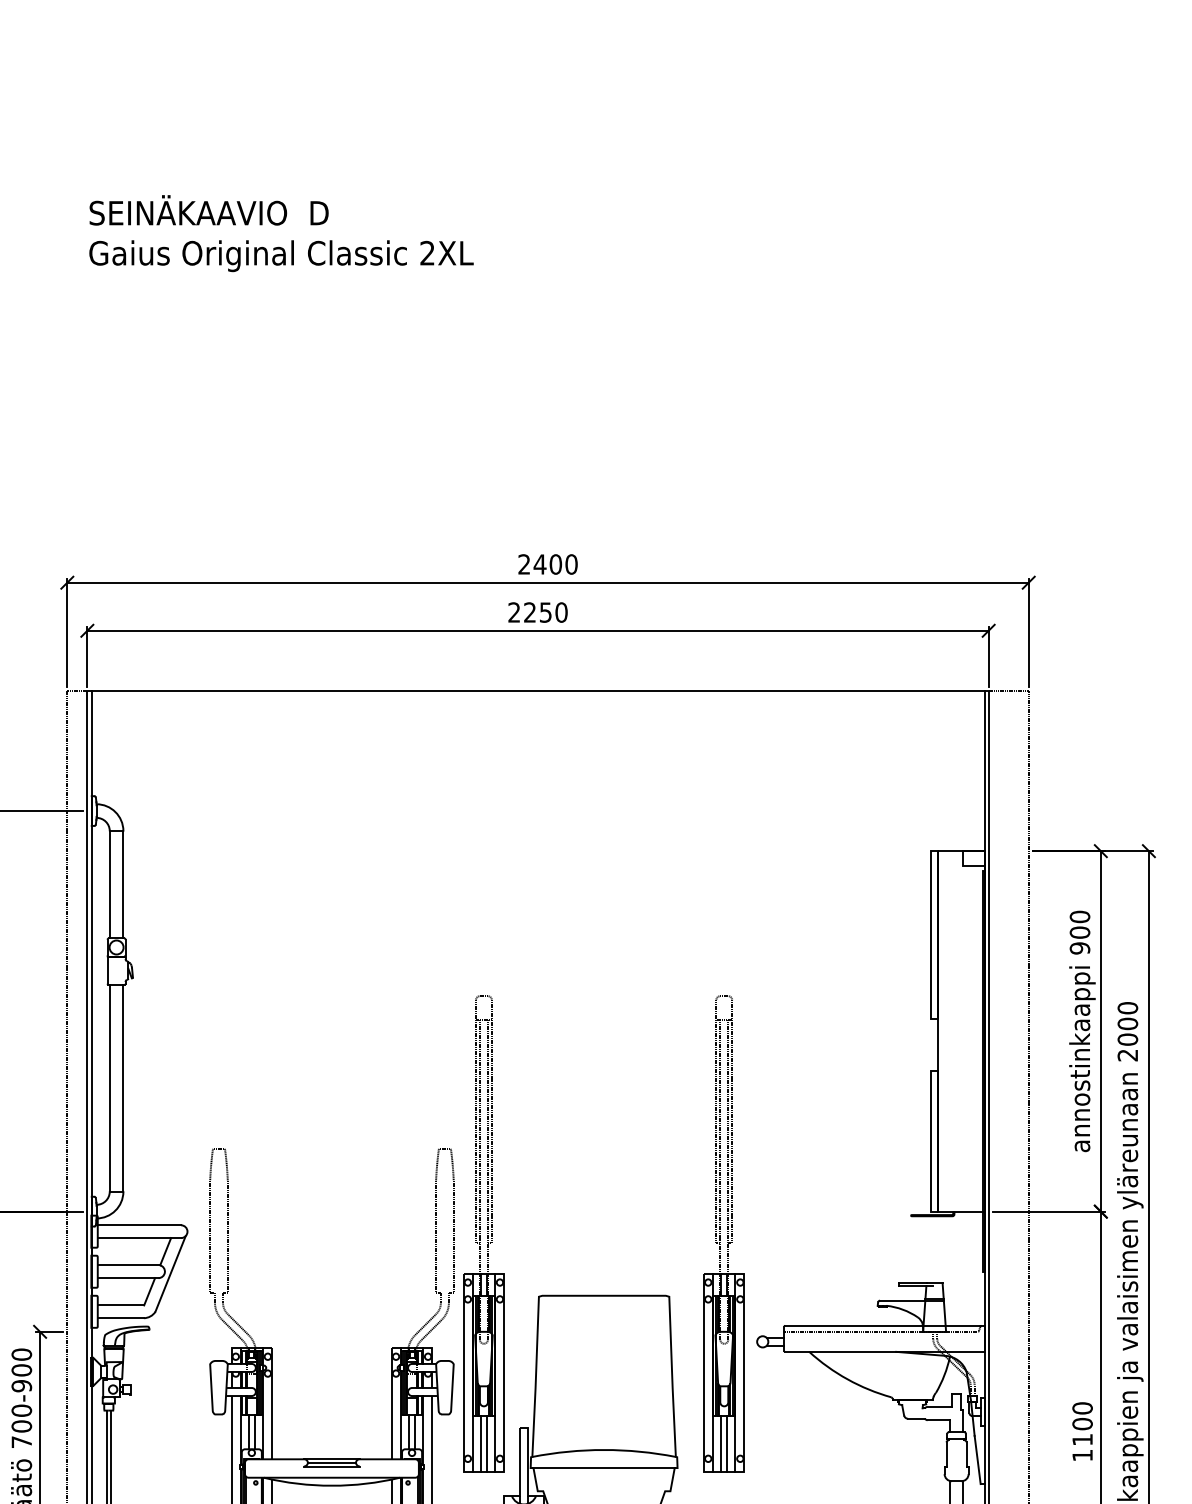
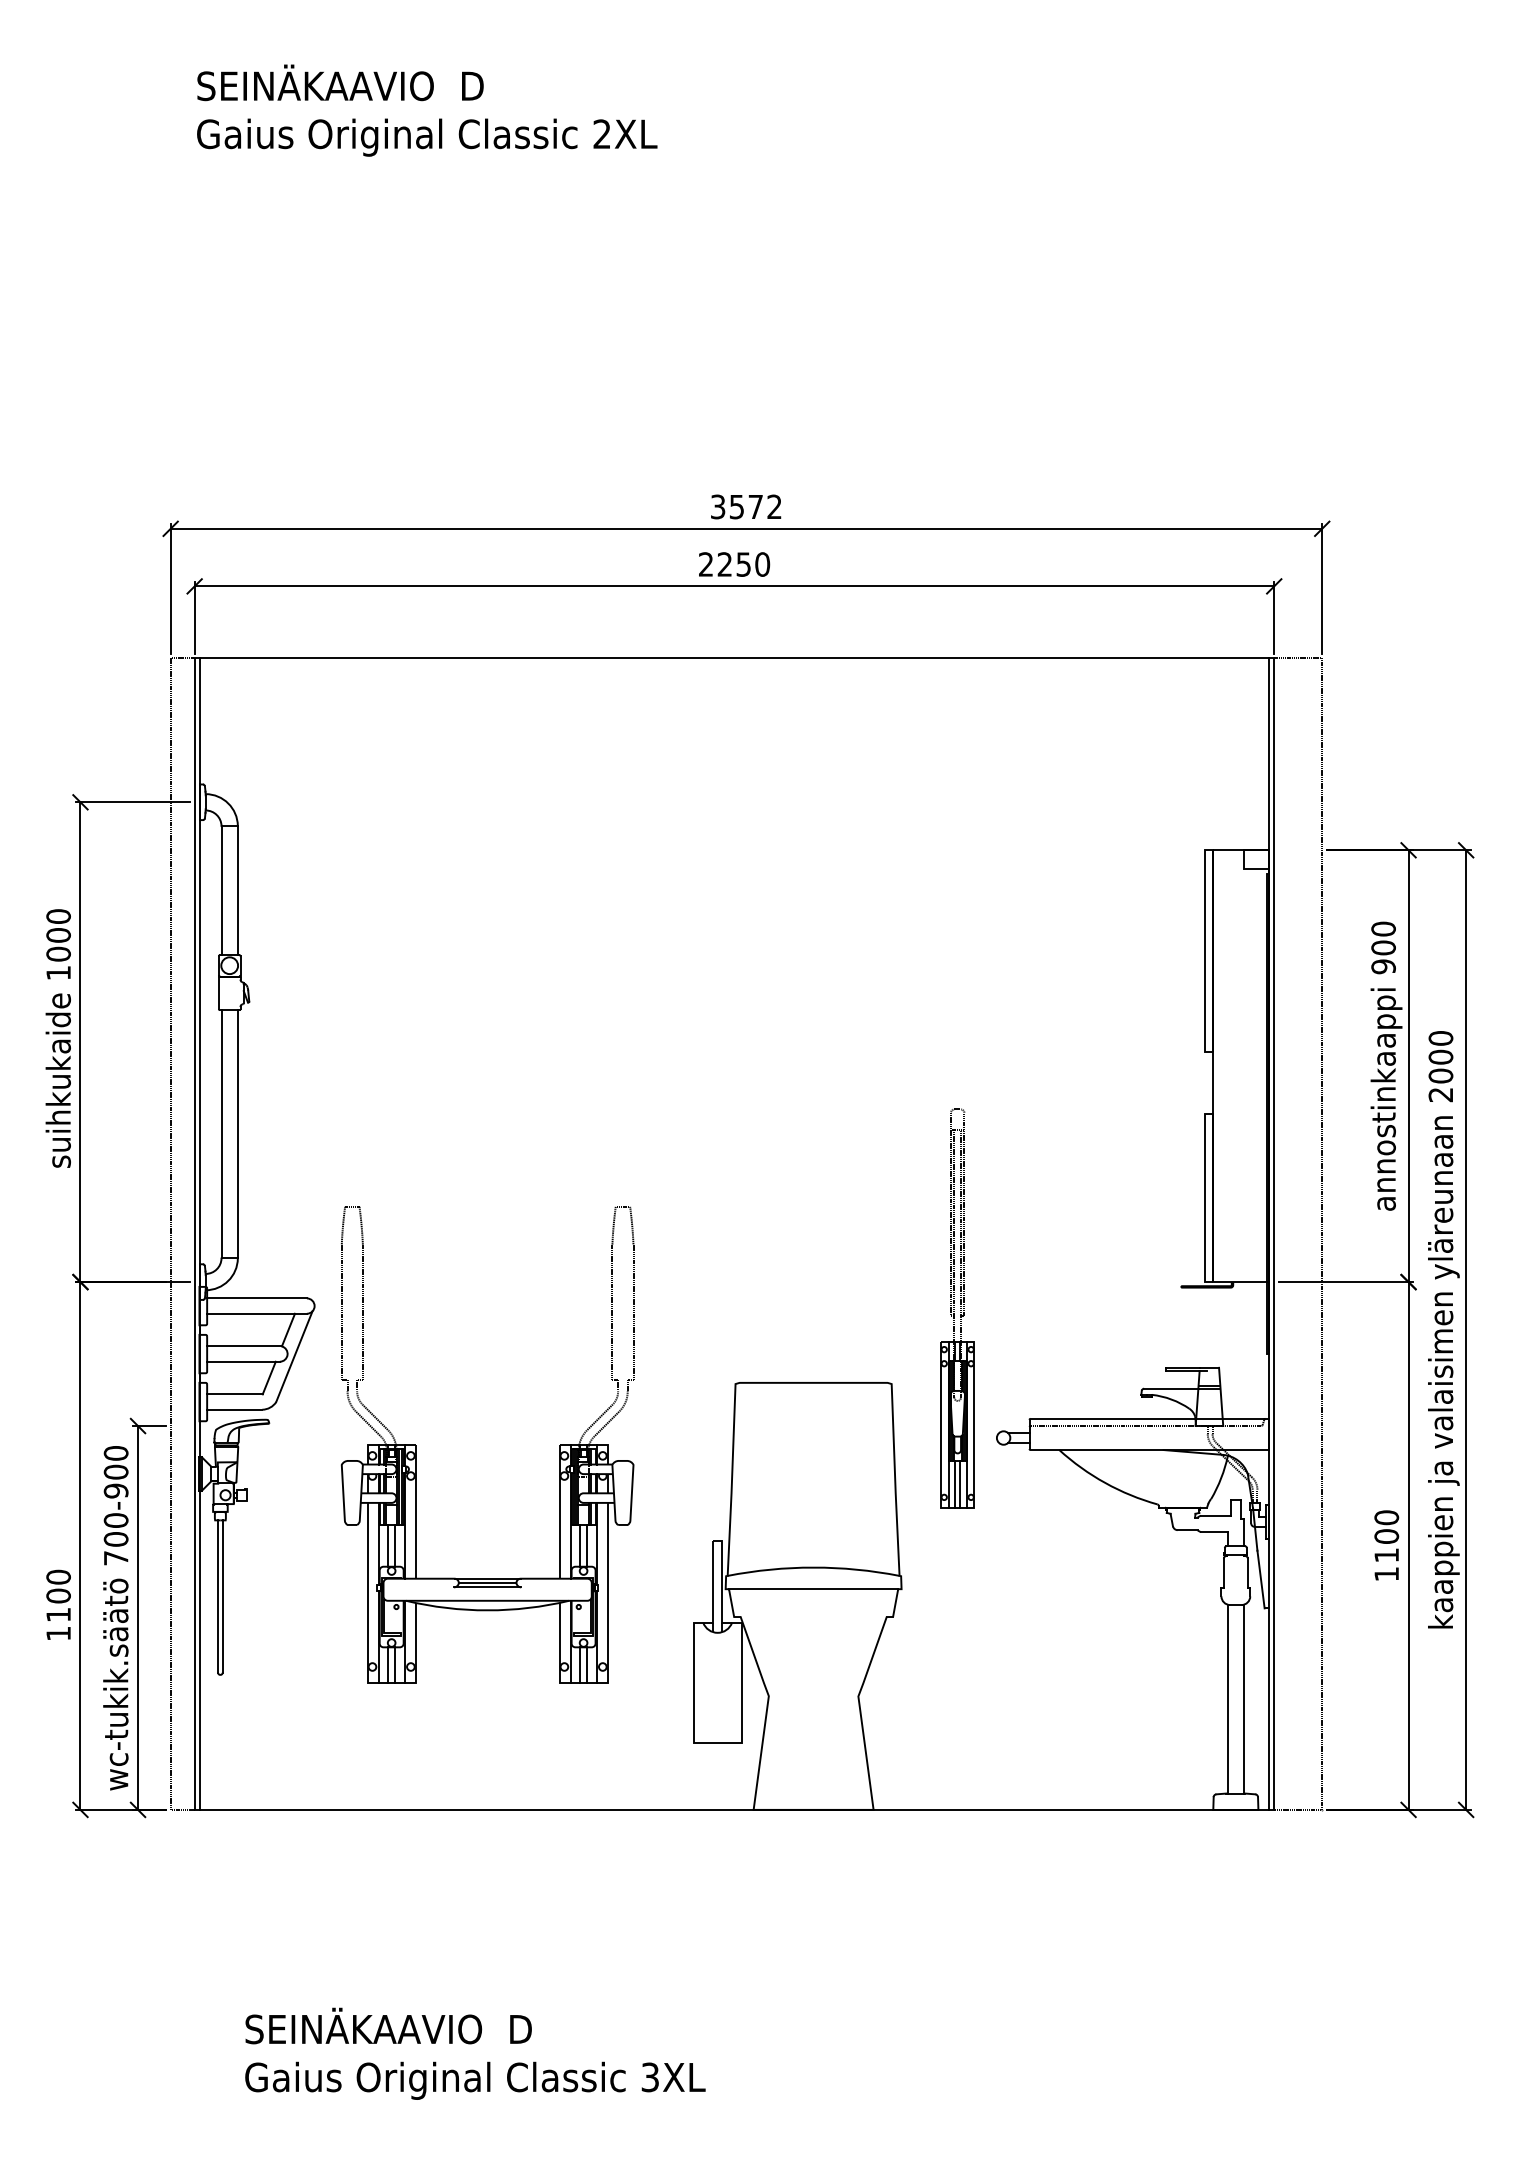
text: (548, 564) -> (746, 506), 2400 -> 3572
part: (483, 1233) -> (669, 1308), removed
part: (724, 1233) -> (957, 1308), size x0.7

